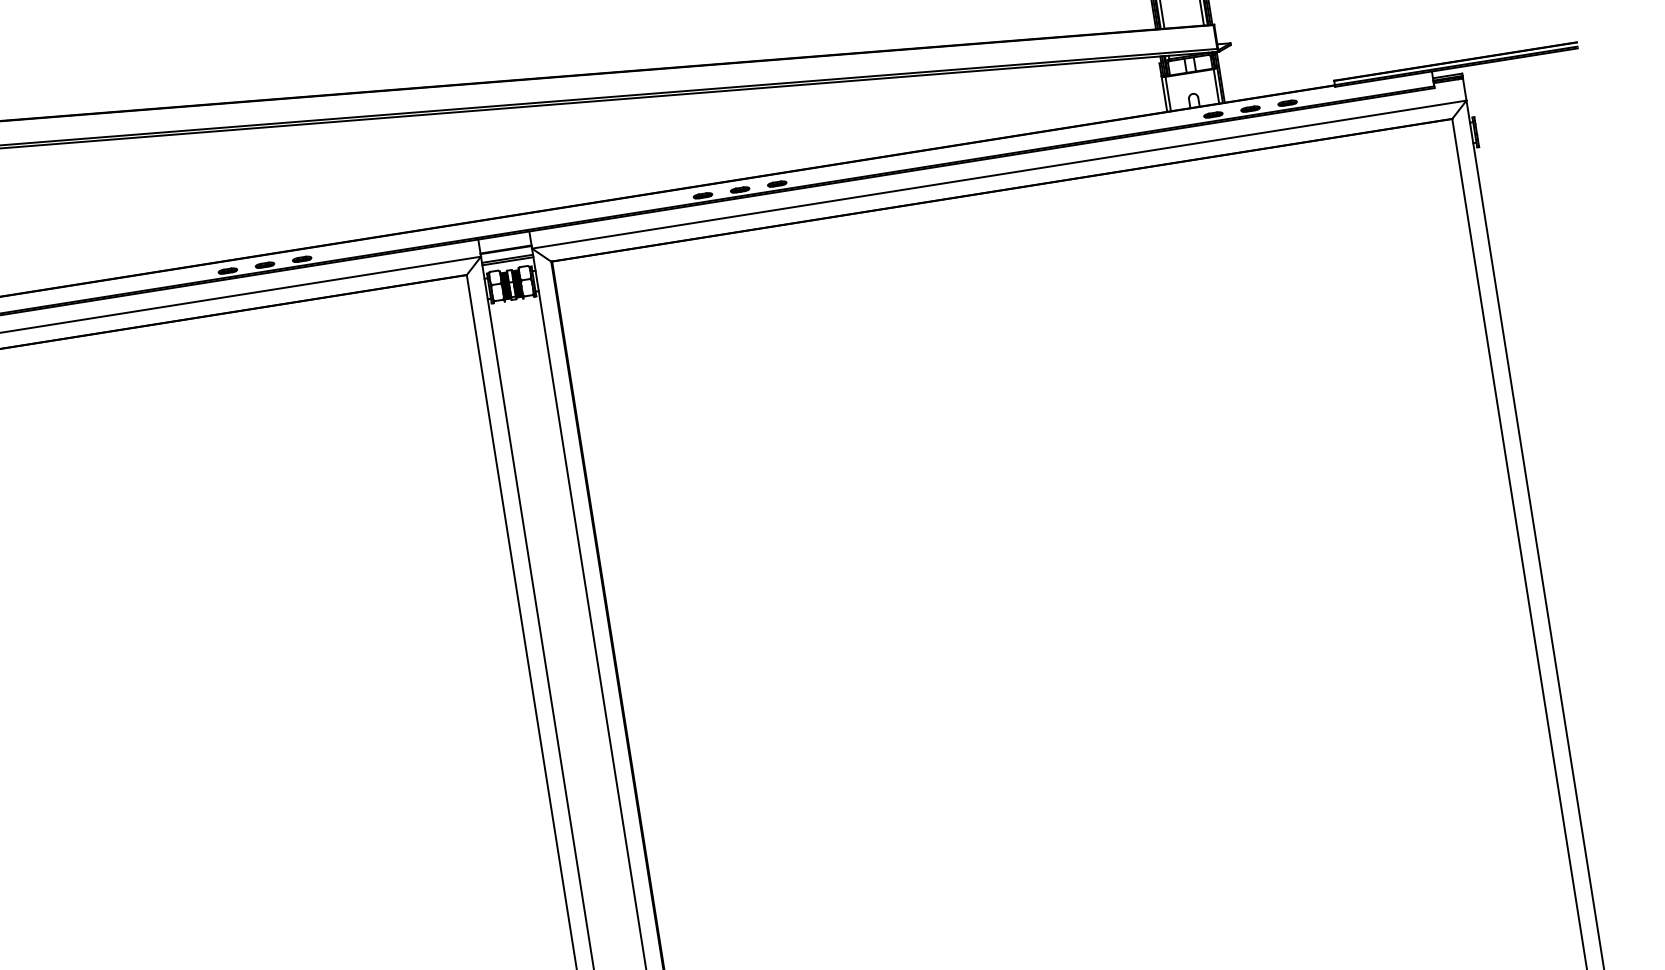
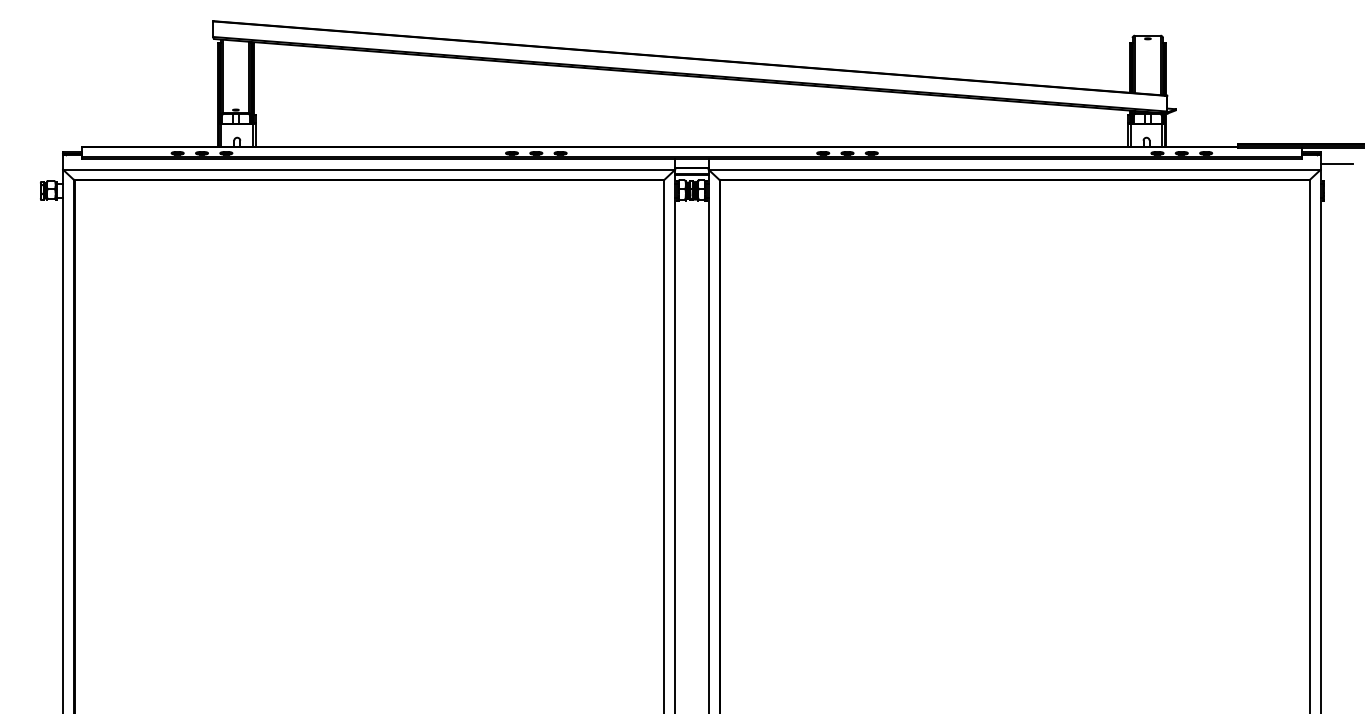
line: (1489, 87) -> (1336, 163), added

